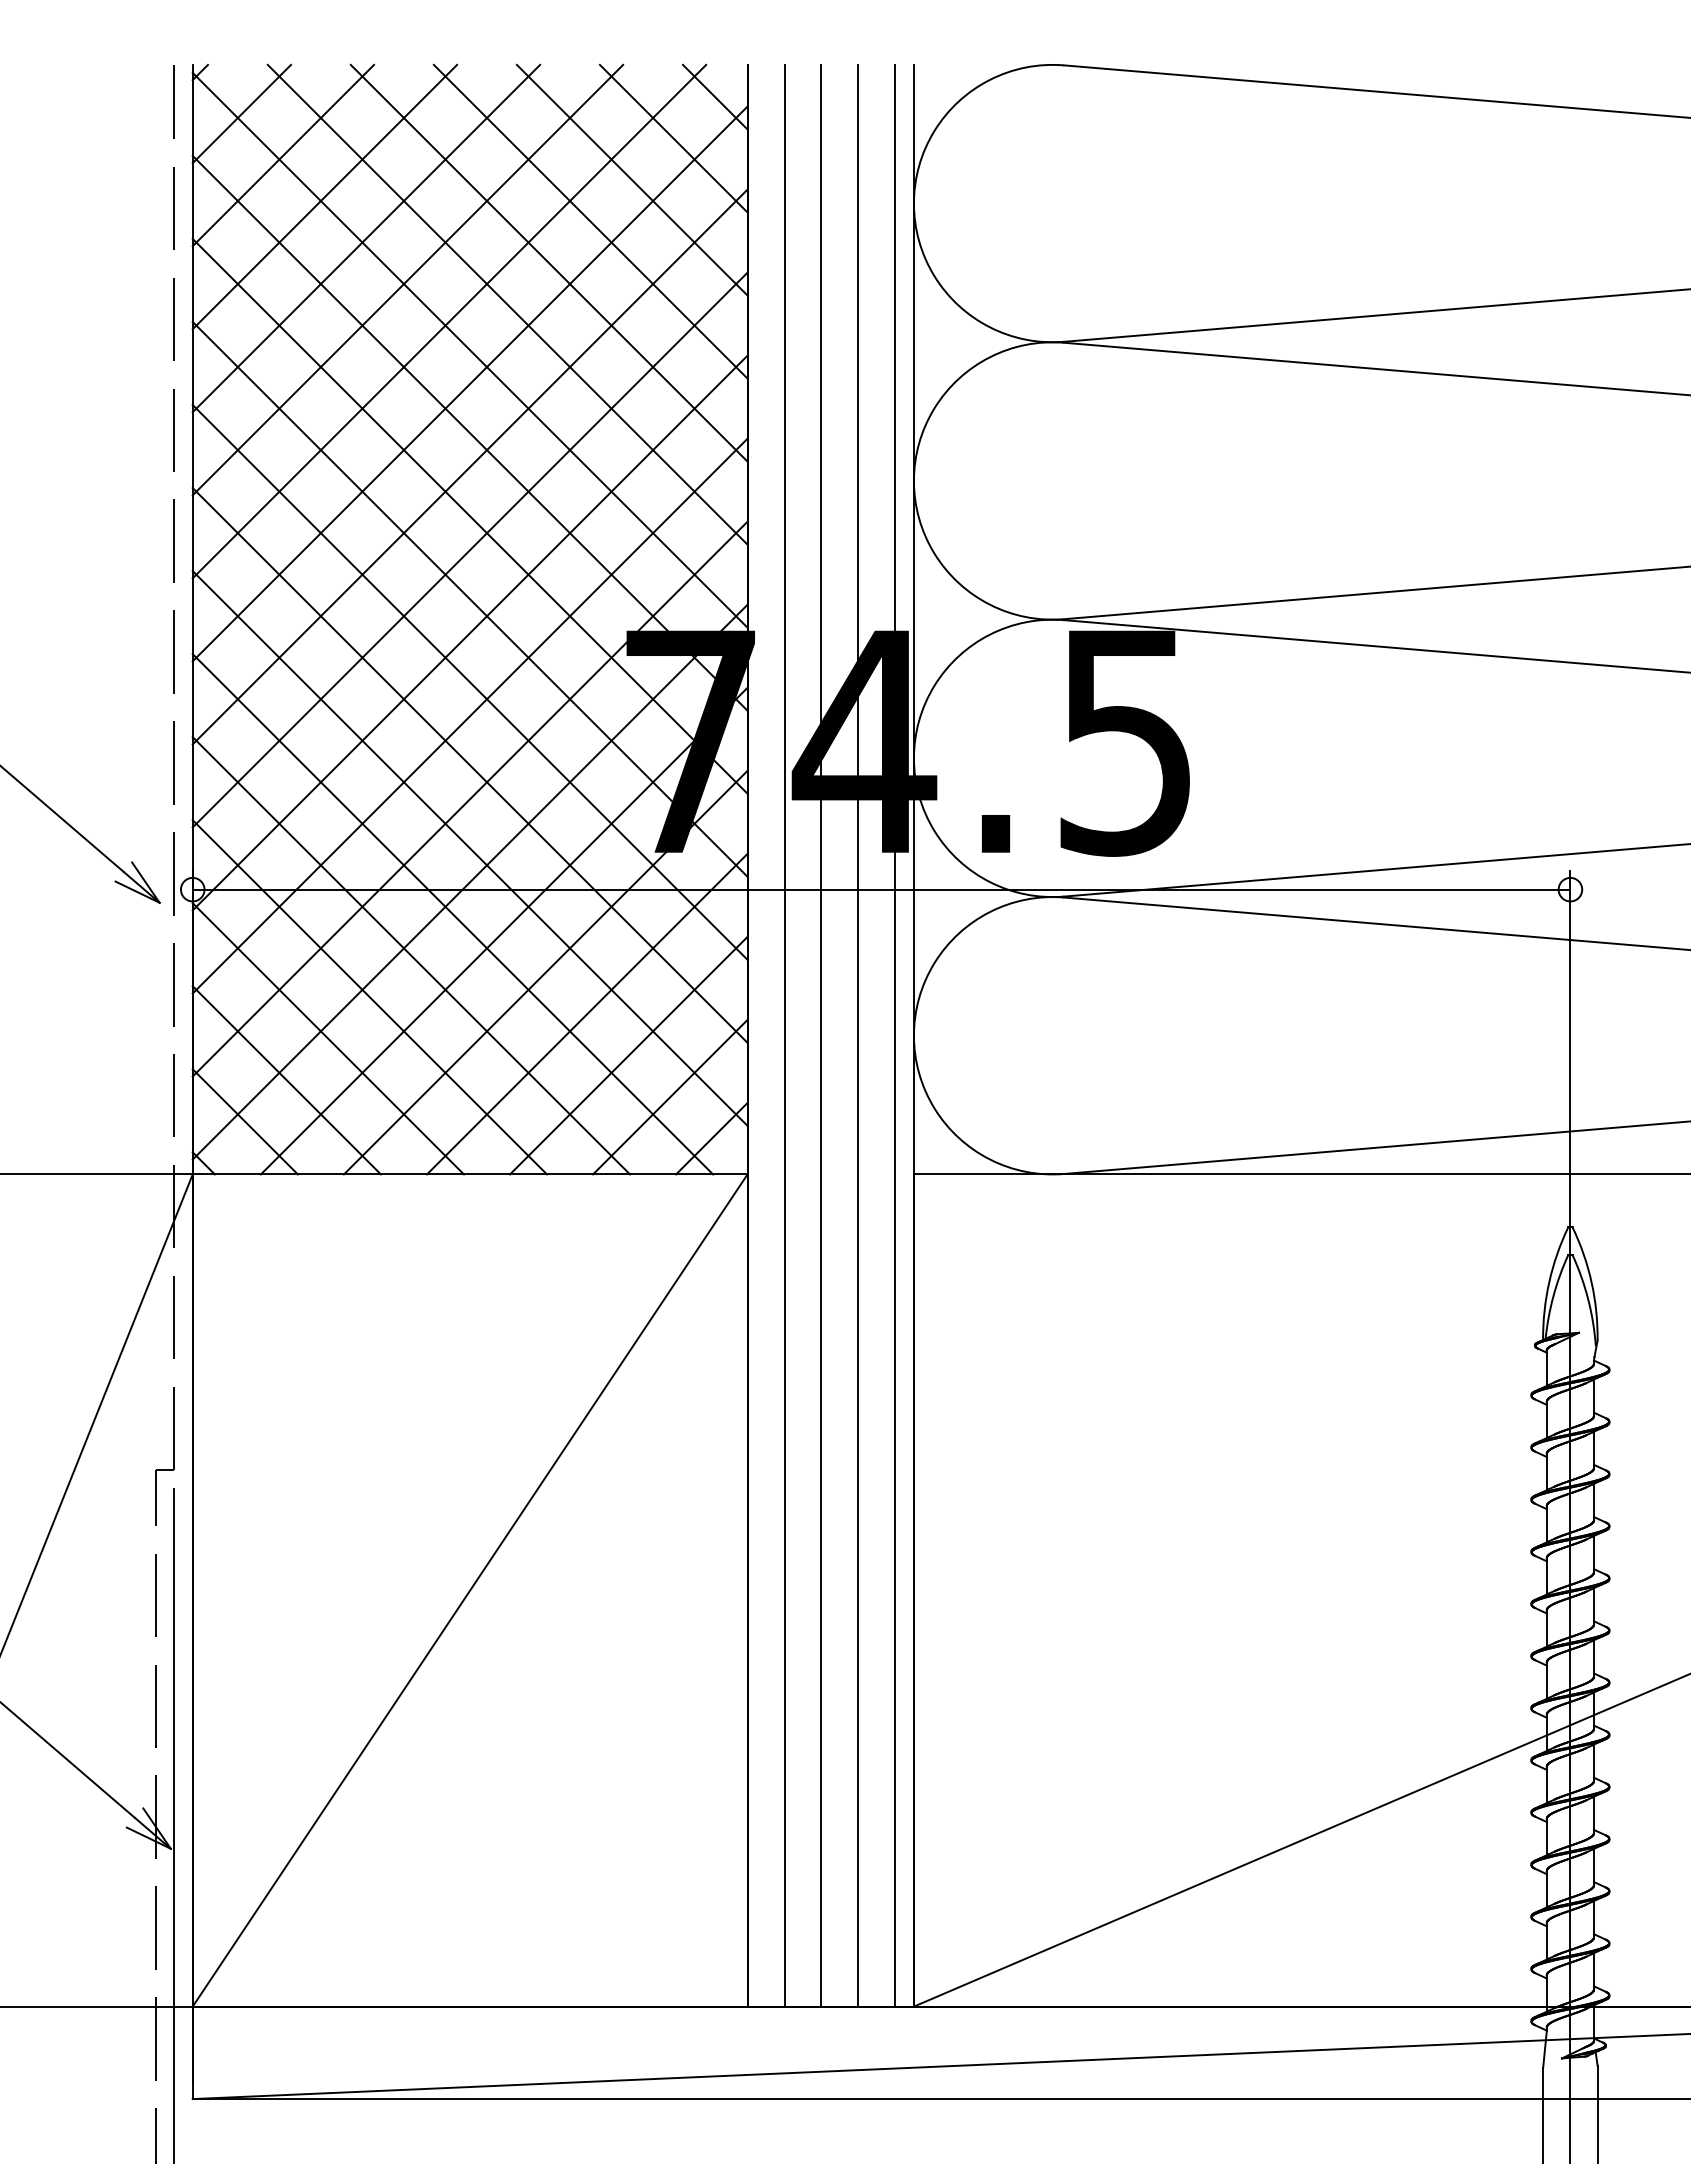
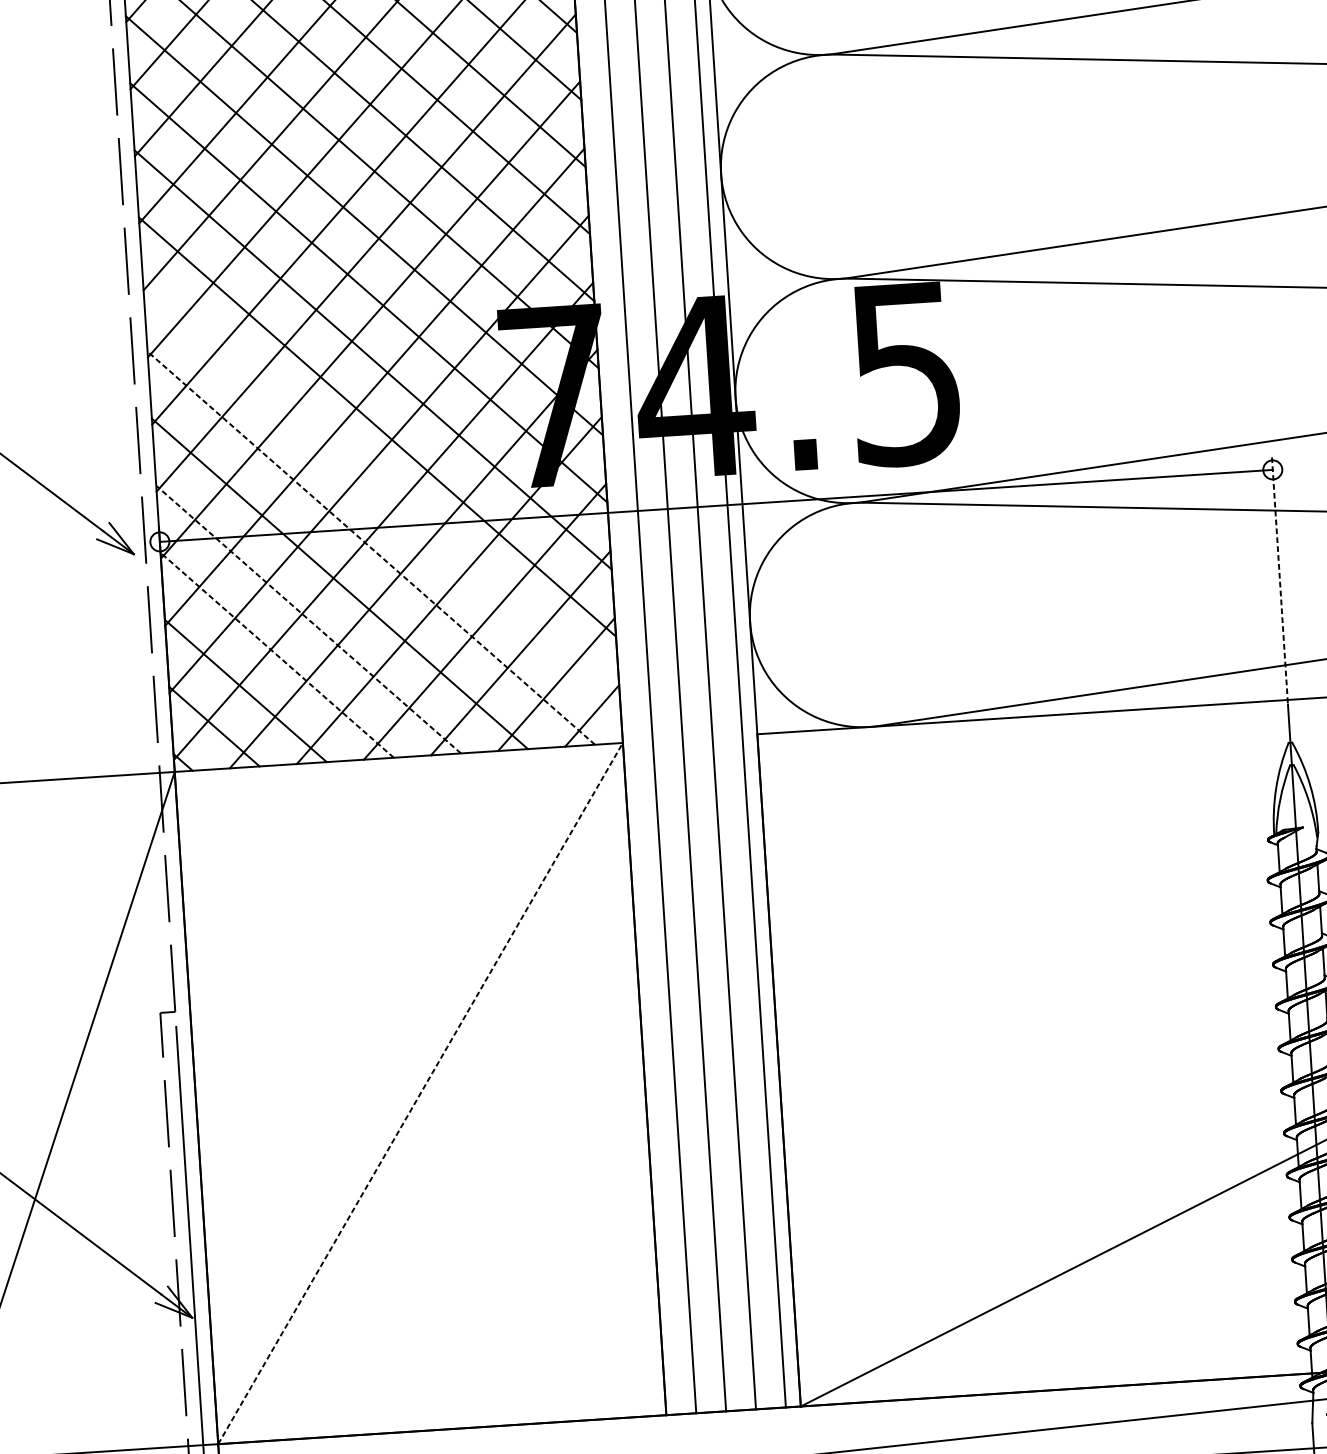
line: (469, 848) -> (381, 494), removed
line: (452, 914) -> (371, 548), solid -> dashed
line: (369, 997) -> (308, 619), solid -> dashed
line: (1570, 1024) -> (1279, 578), solid -> dashed
line: (328, 1038) -> (277, 655), solid -> dashed
line: (470, 1590) -> (420, 1093), solid -> dashed

